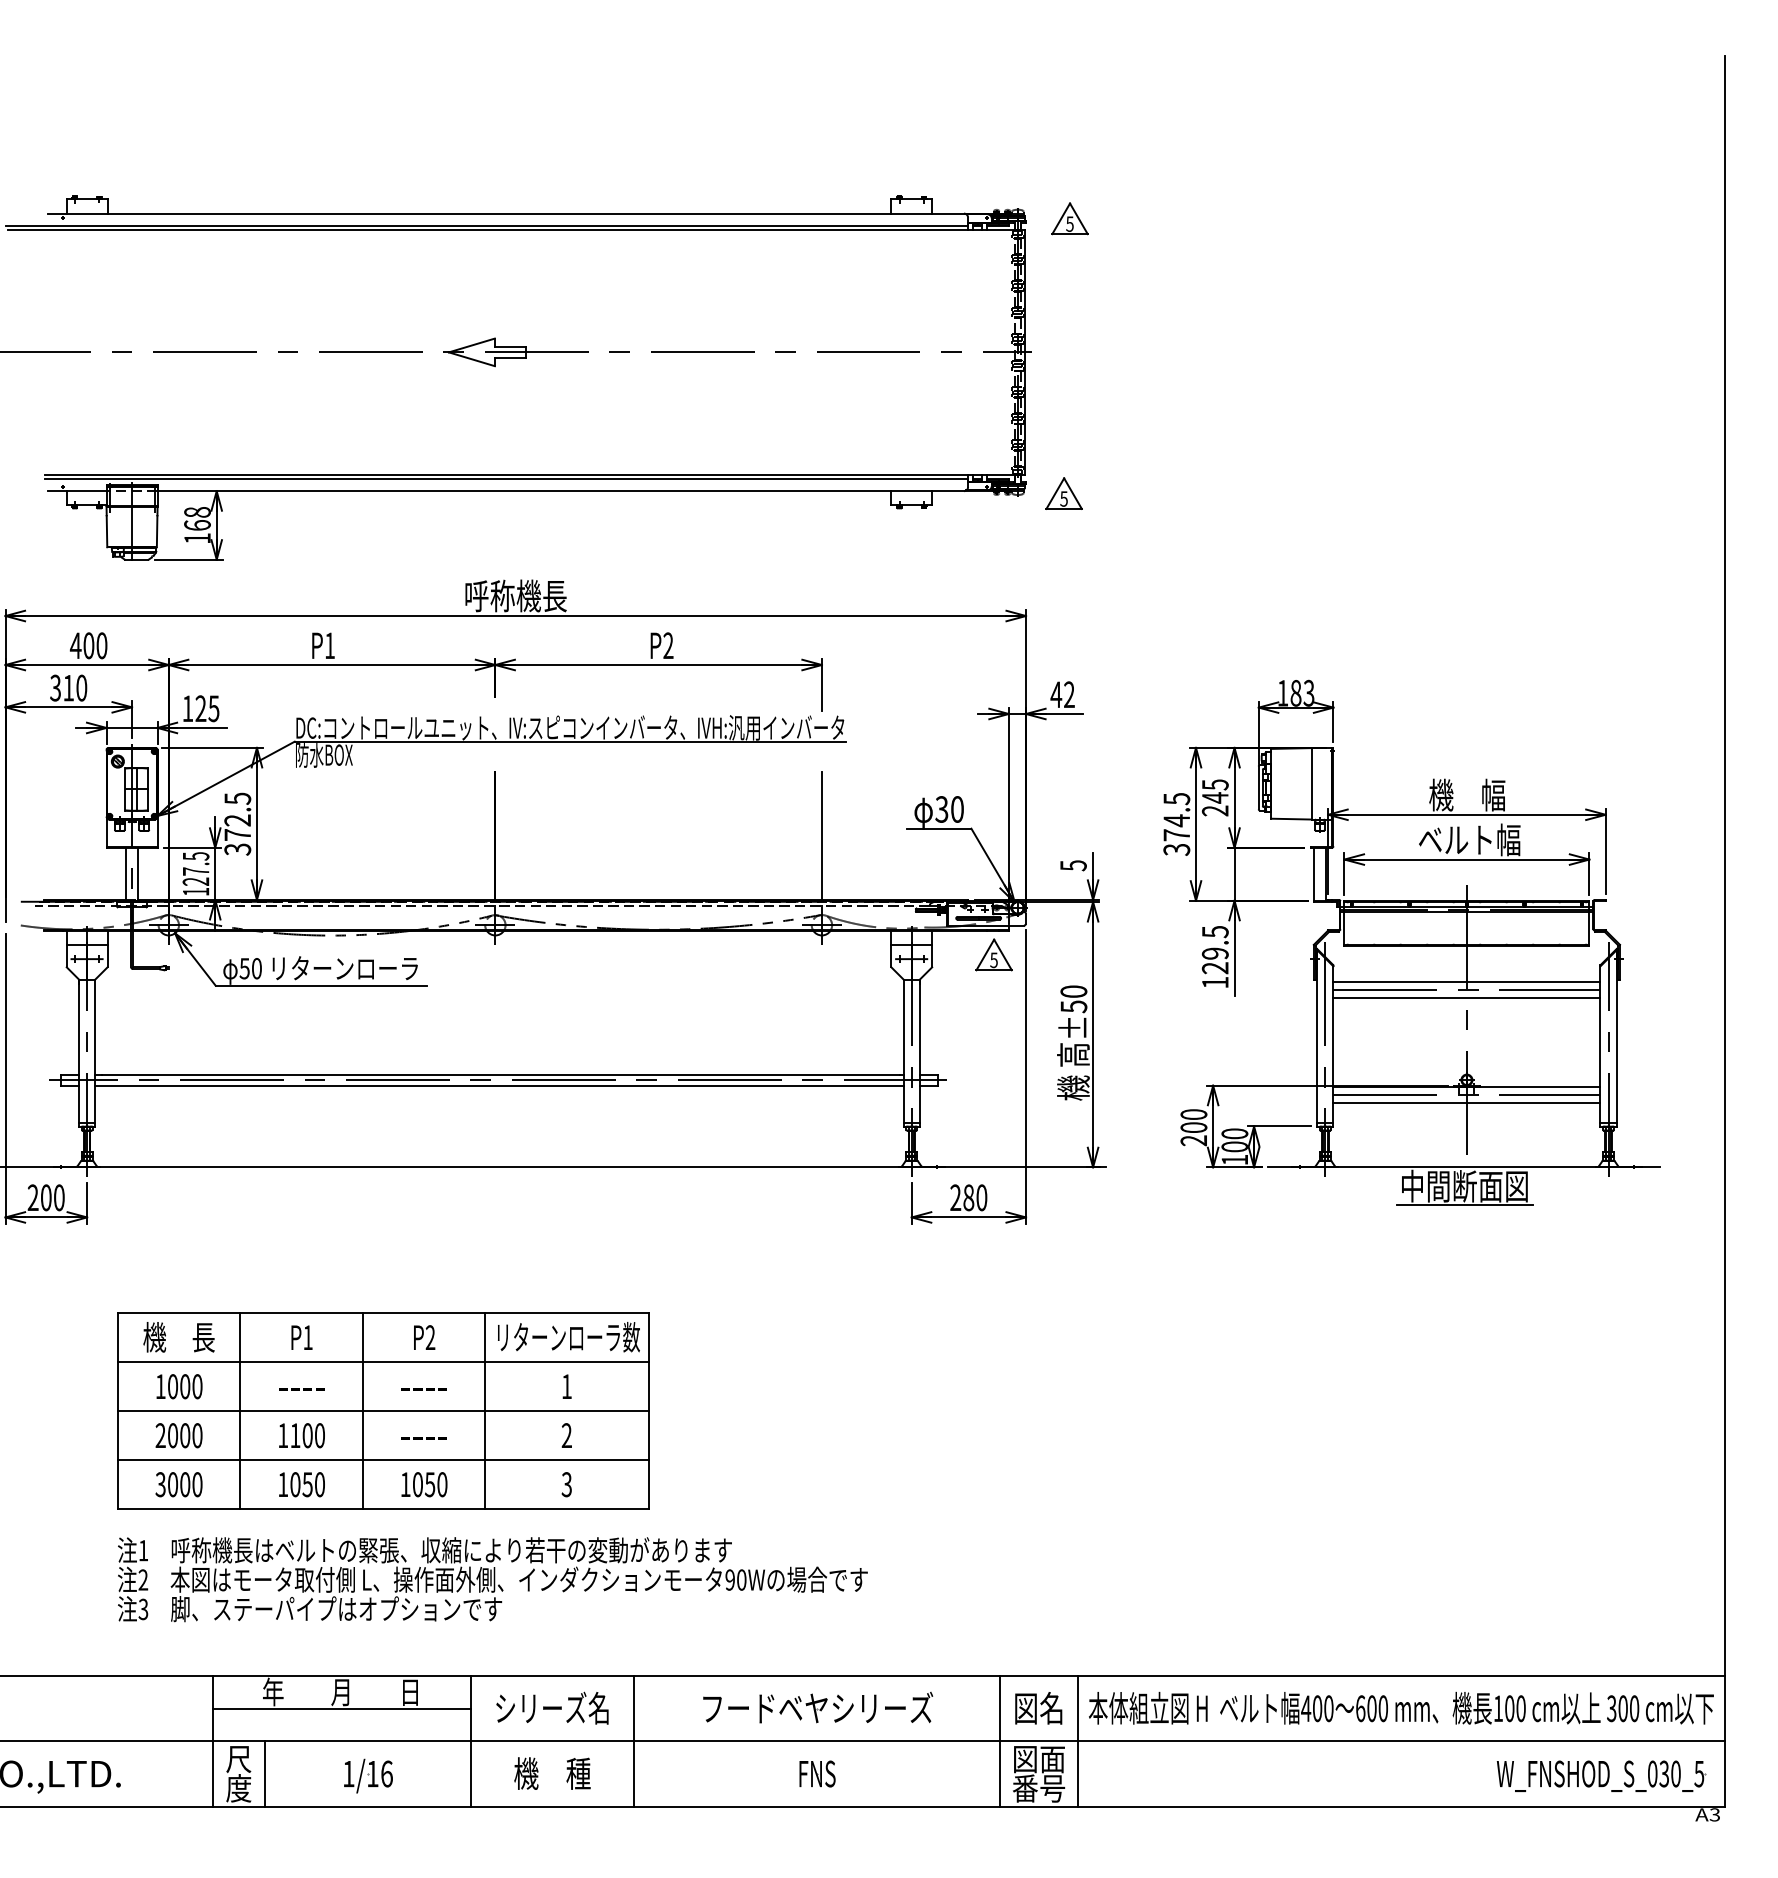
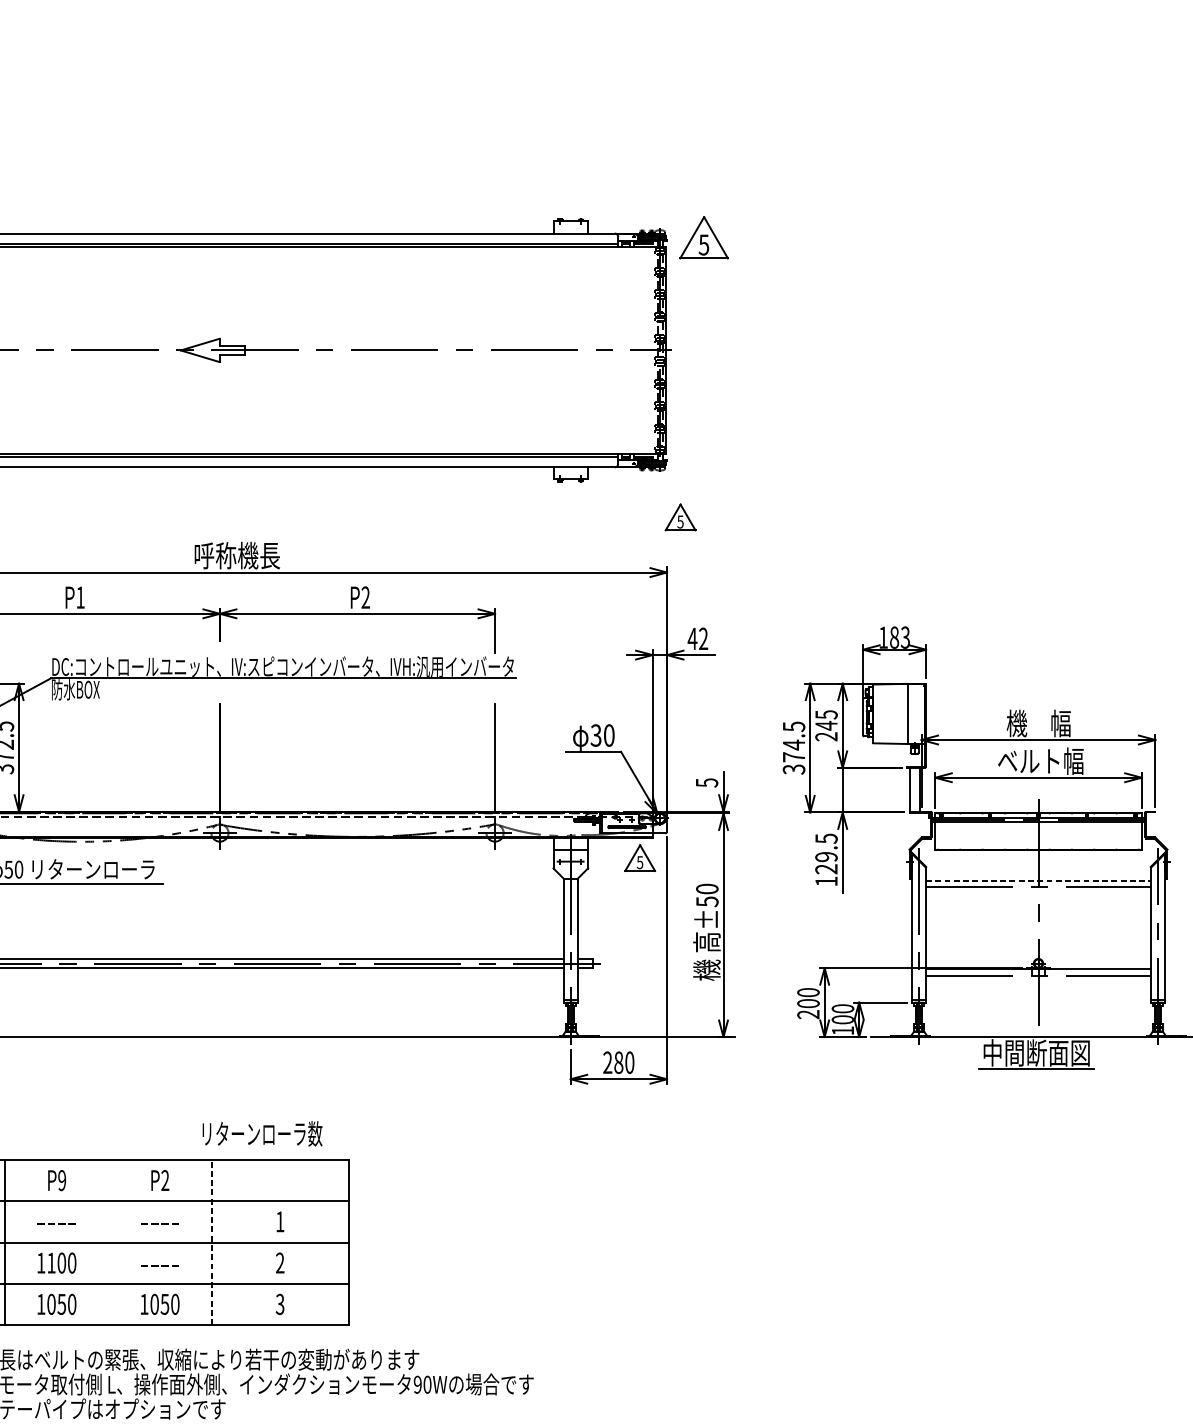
part: (1069, 218) -> (703, 237), size x1.6
part: (1063, 493) -> (680, 517), moved
line: (1467, 981) -> (1038, 880), solid -> dashed
line: (1466, 997) -> (1038, 893), removed
line: (1466, 1103) -> (1038, 983), removed
text: (307, 1337) -> (61, 1180), P1 -> P9
text: (568, 1337) -> (262, 1134), moved
line: (362, 1411) -> (108, 1242), removed
line: (485, 1411) -> (211, 1242), solid -> dashed

